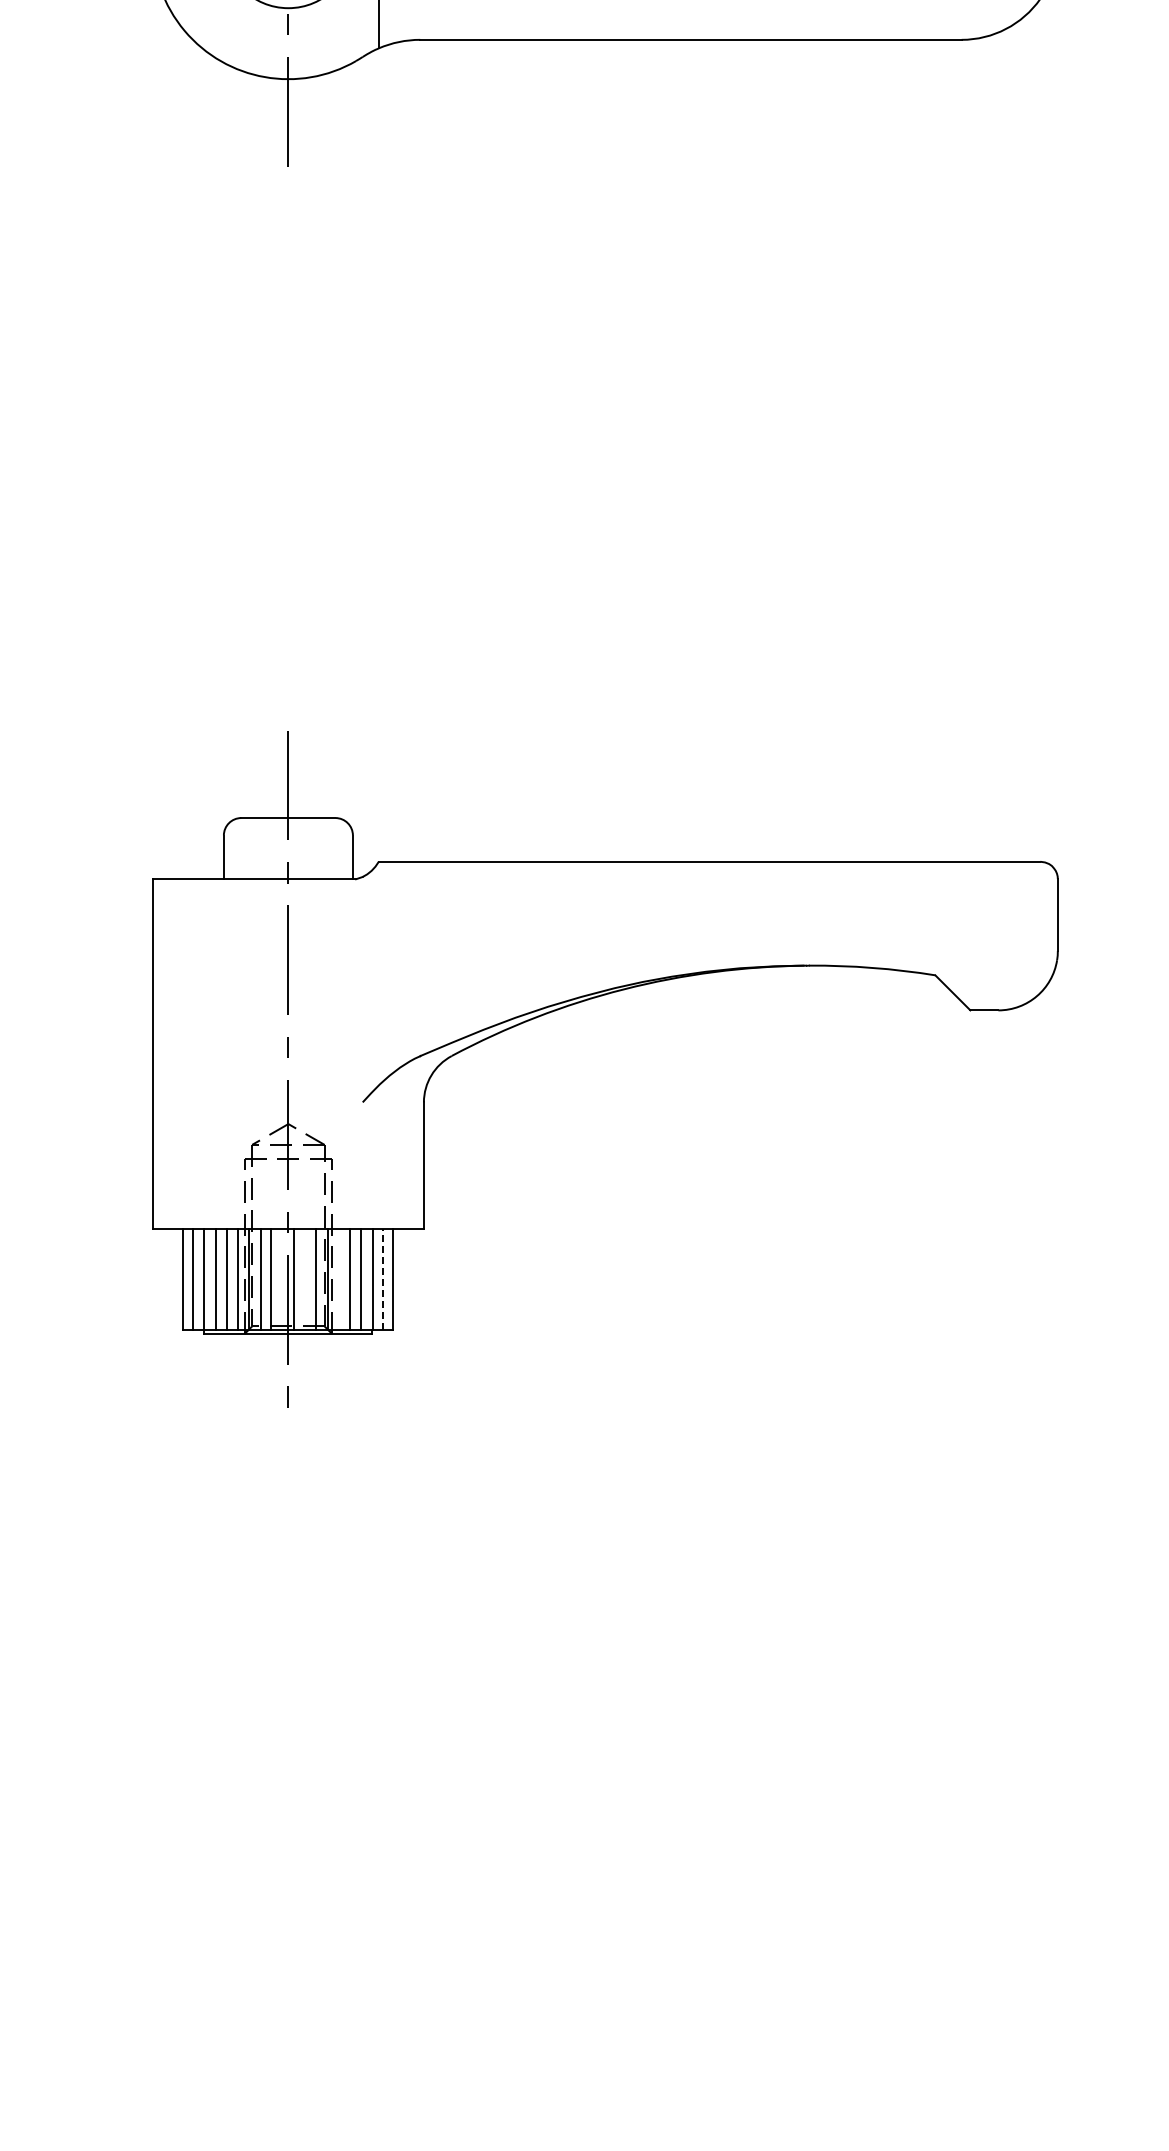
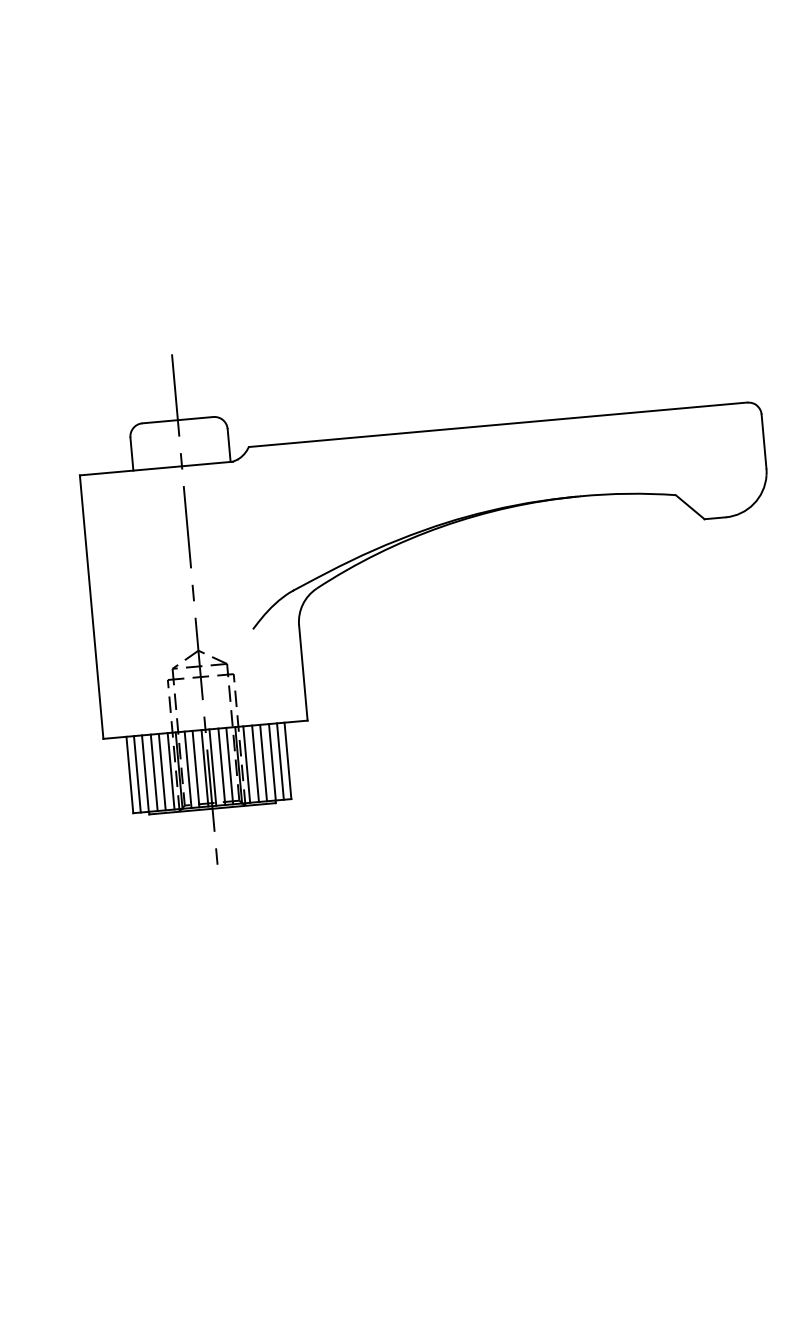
line: (283, 1279) -> (205, 768), added
line: (305, 1279) -> (221, 766), added
line: (338, 1279) -> (246, 764), added
line: (383, 1279) -> (280, 761), dashed -> solid

